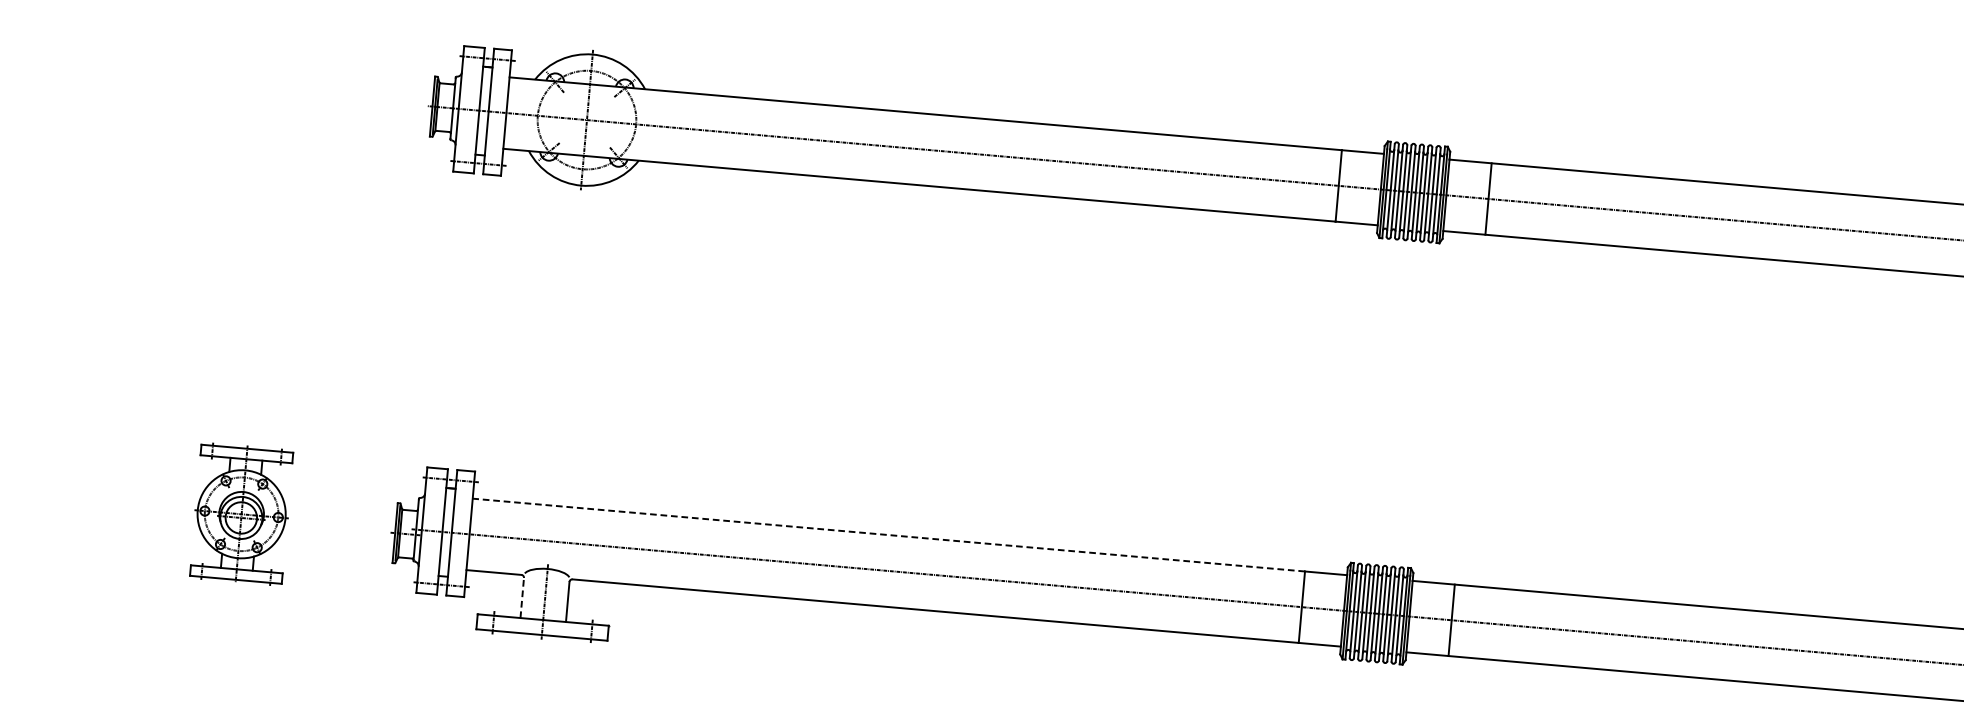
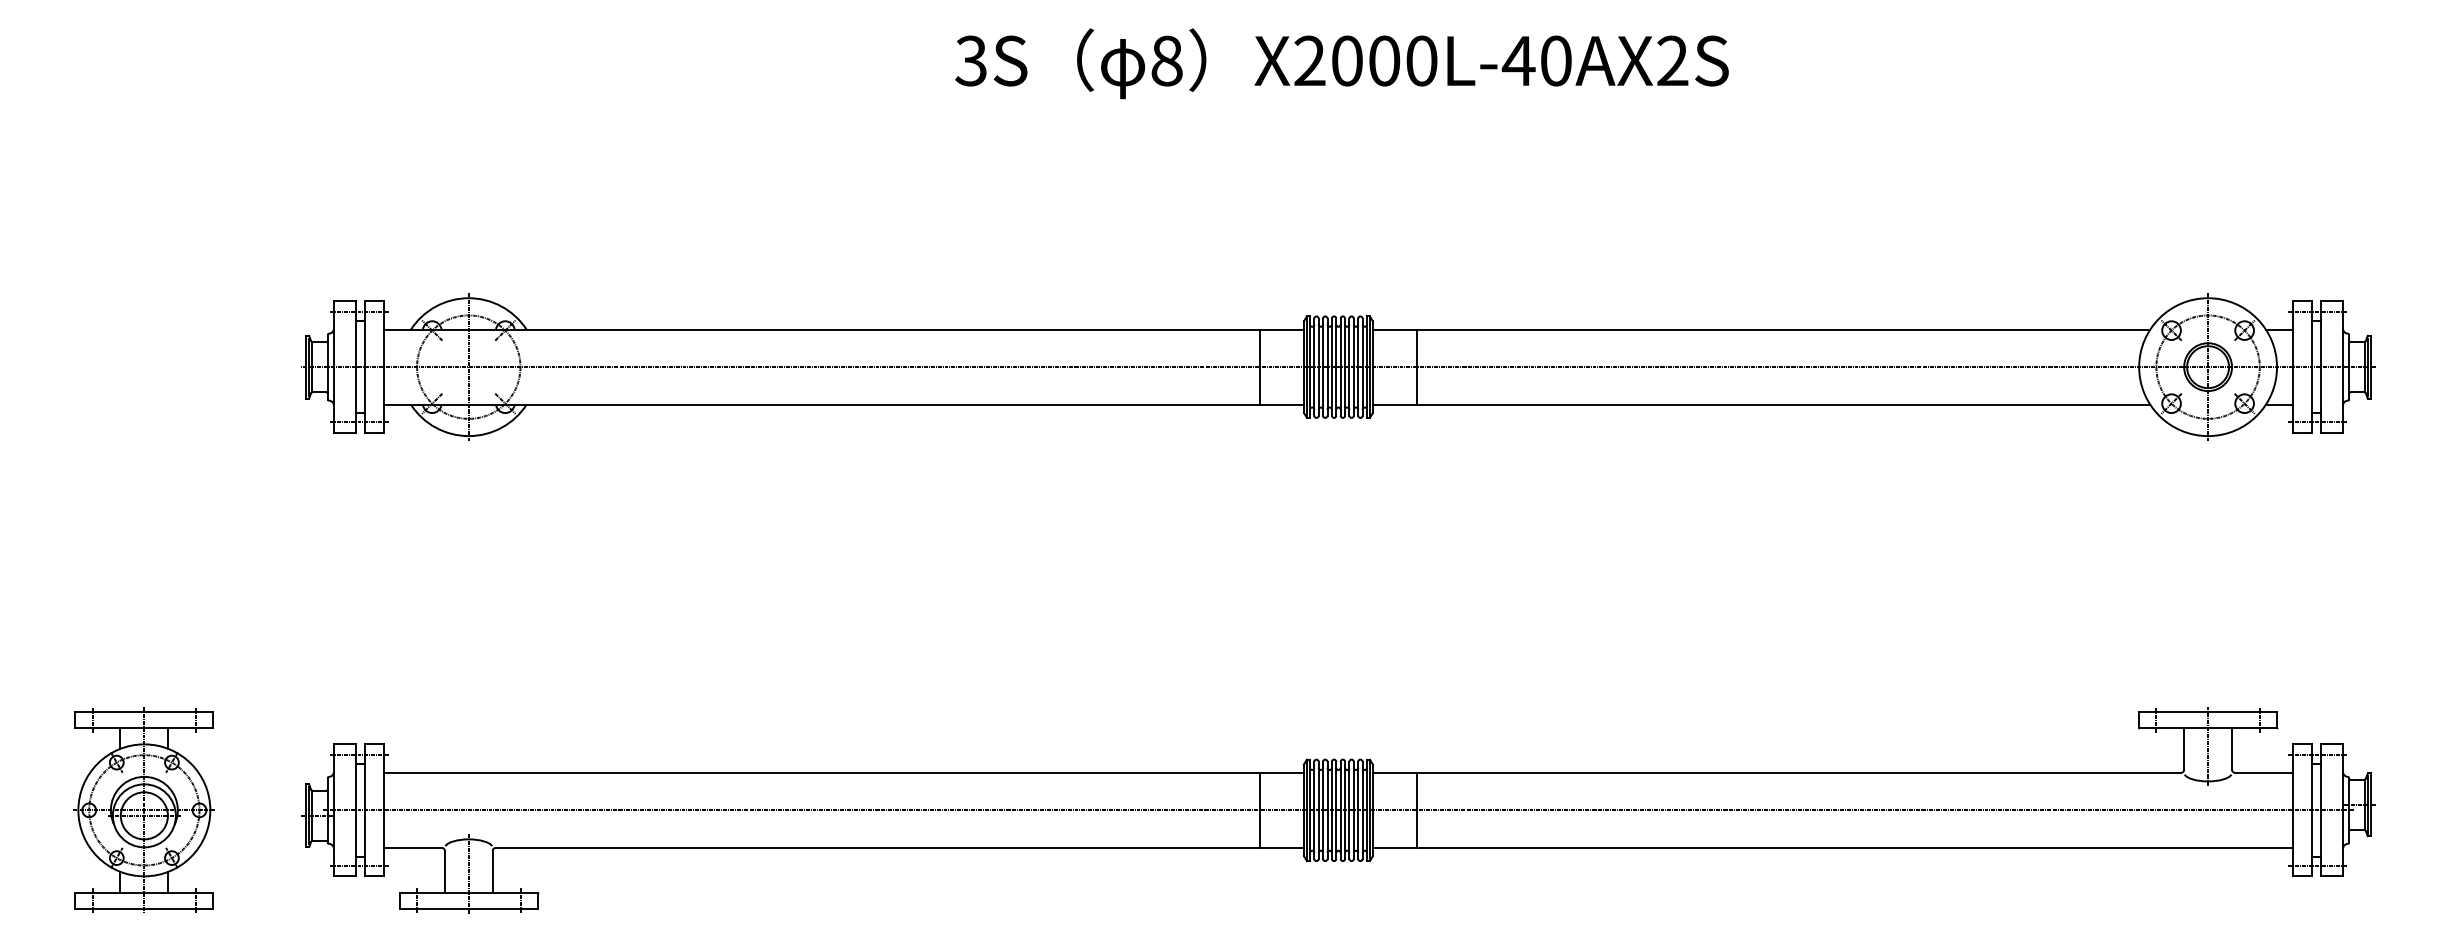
part: (240, 513) -> (143, 809), size x1.43
line: (888, 534) -> (821, 772), dashed -> solid
line: (521, 597) -> (444, 871), dashed -> solid

